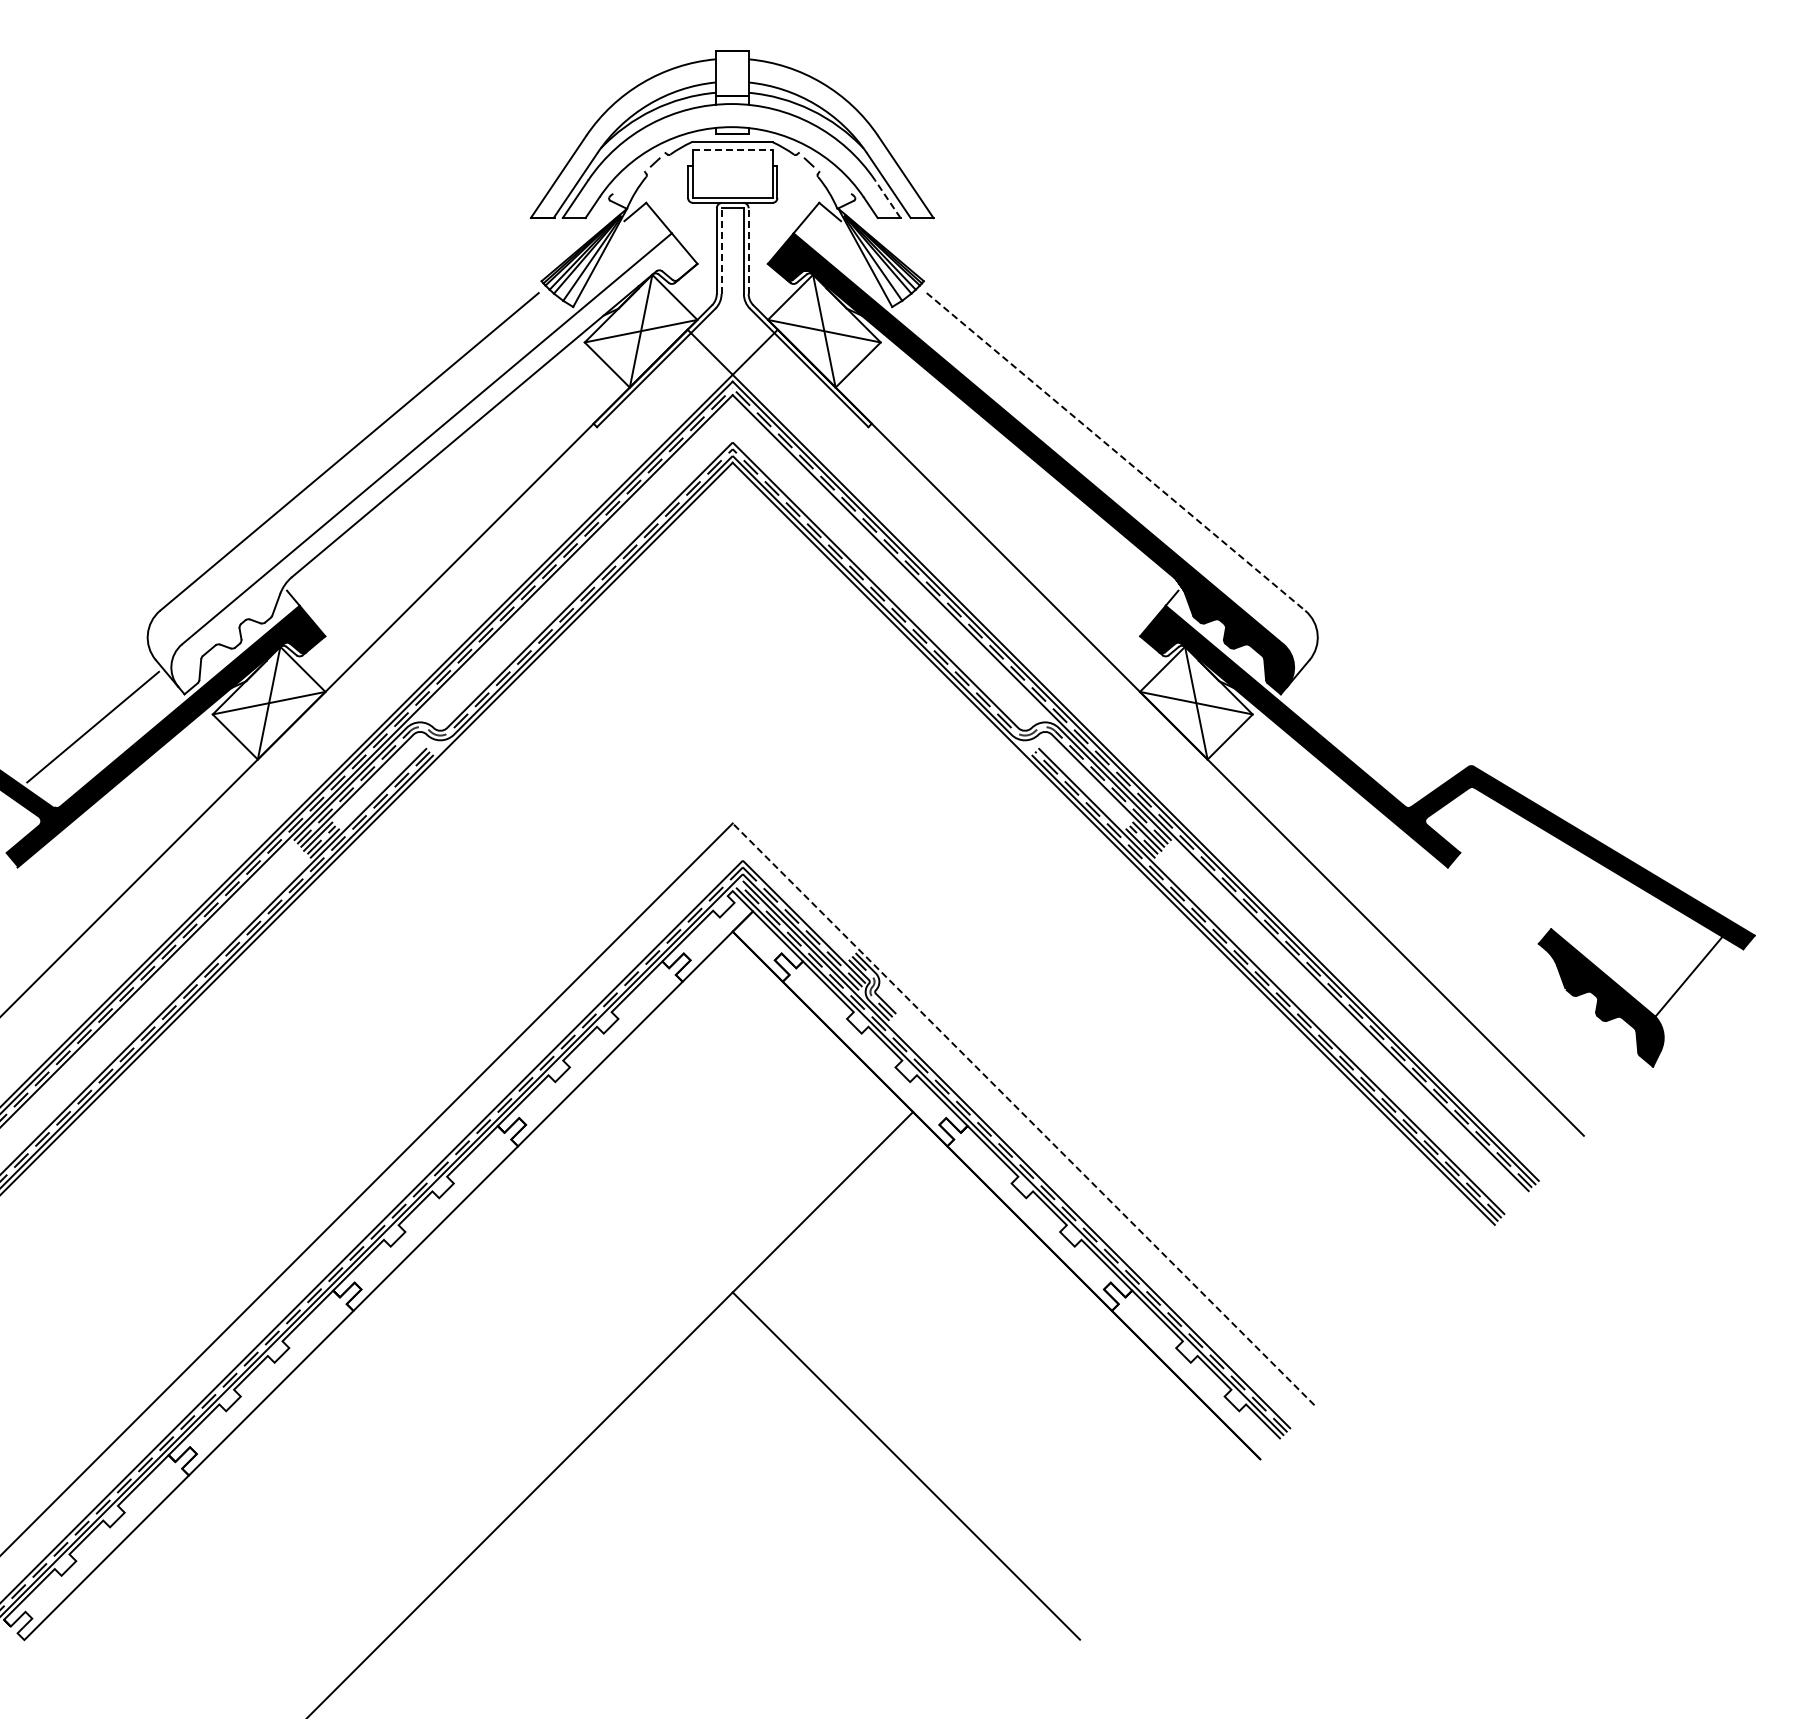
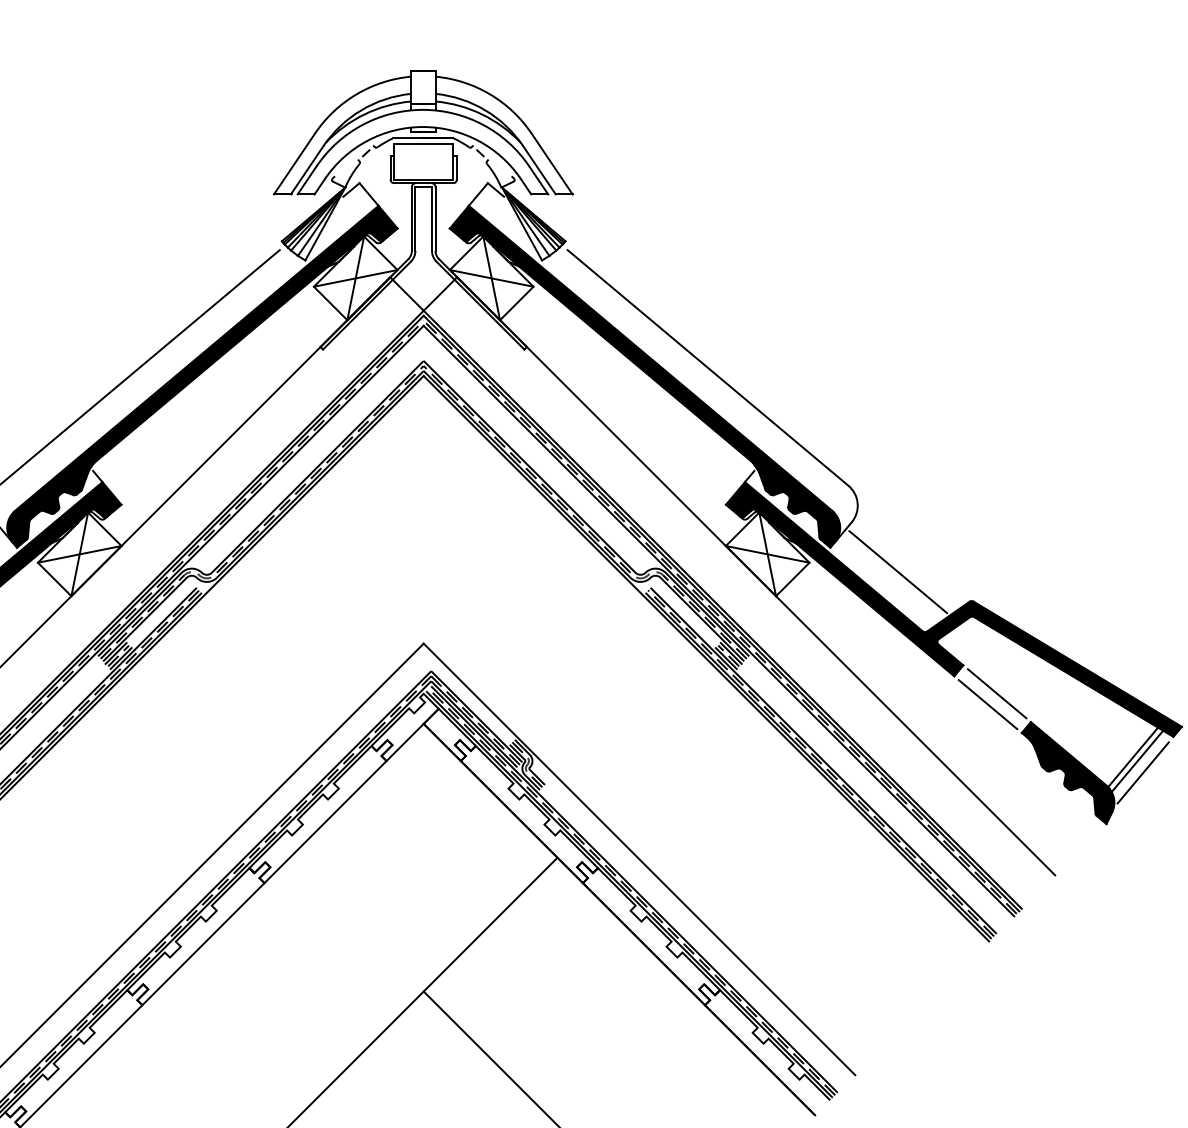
line: (732, 150) -> (423, 144), dashed -> solid
line: (887, 199) -> (538, 180), dashed -> solid
line: (721, 250) -> (415, 218), dashed -> solid
line: (748, 251) -> (435, 219), dashed -> solid
line: (1116, 452) -> (708, 368), dashed -> solid
fill: (434, 463) -> (202, 376), added
line: (1372, 726) -> (898, 571), added
line: (1505, 890) -> (997, 693), added
line: (1492, 905) -> (987, 704), added
line: (1694, 981) -> (1137, 760), added
line: (1702, 997) -> (1143, 772), added
line: (1023, 1114) -> (639, 859), dashed -> solid

